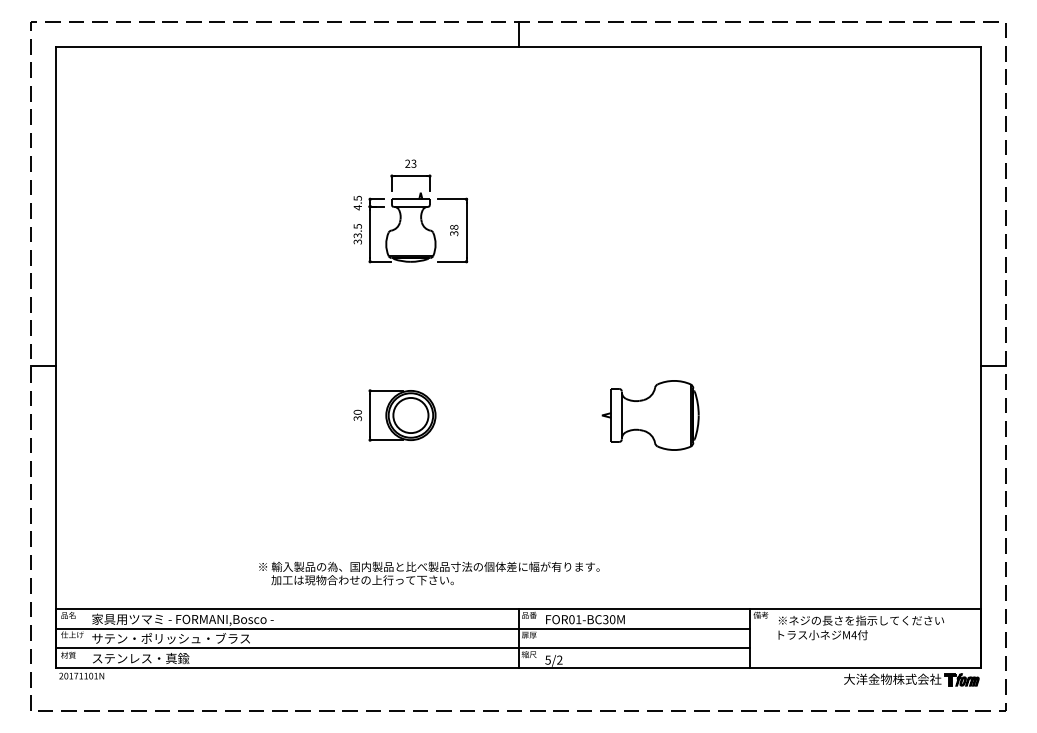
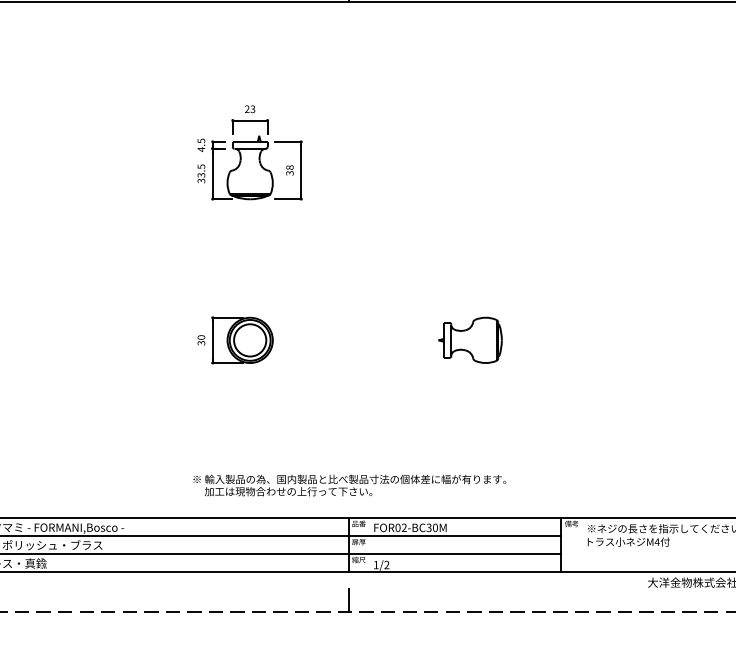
part: (650, 415) -> (470, 340), size x0.71
text: (429, 573) -> (349, 485), moved
text: (578, 619) -> (404, 527), FOR01-BC30M -> FOR02-BC30M
text: (547, 659) -> (375, 564), 5/2 -> 1/2
line: (518, 698) -> (348, 600), added

